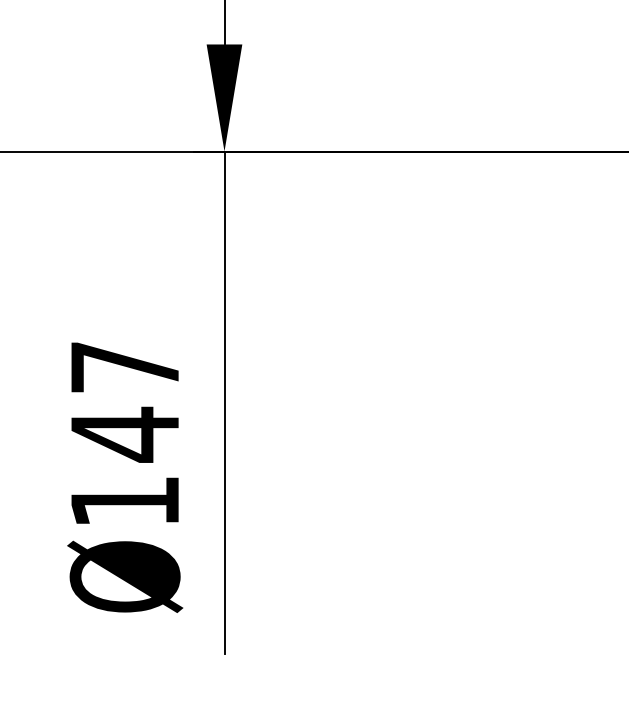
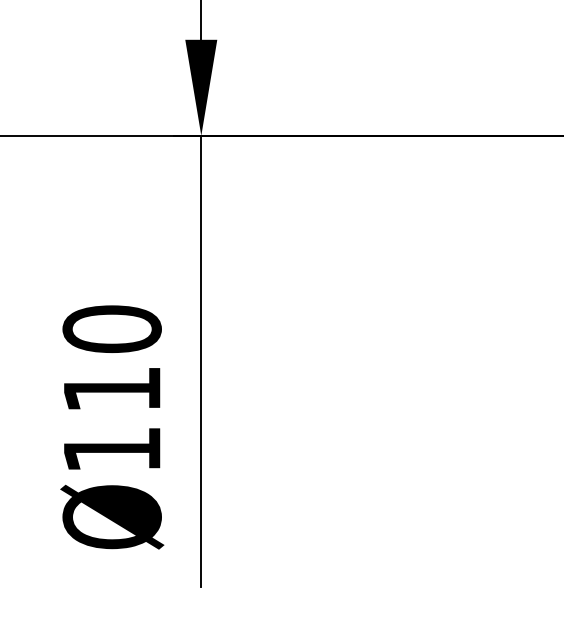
text: (124, 401) -> (111, 359), Ø147 -> Ø110

